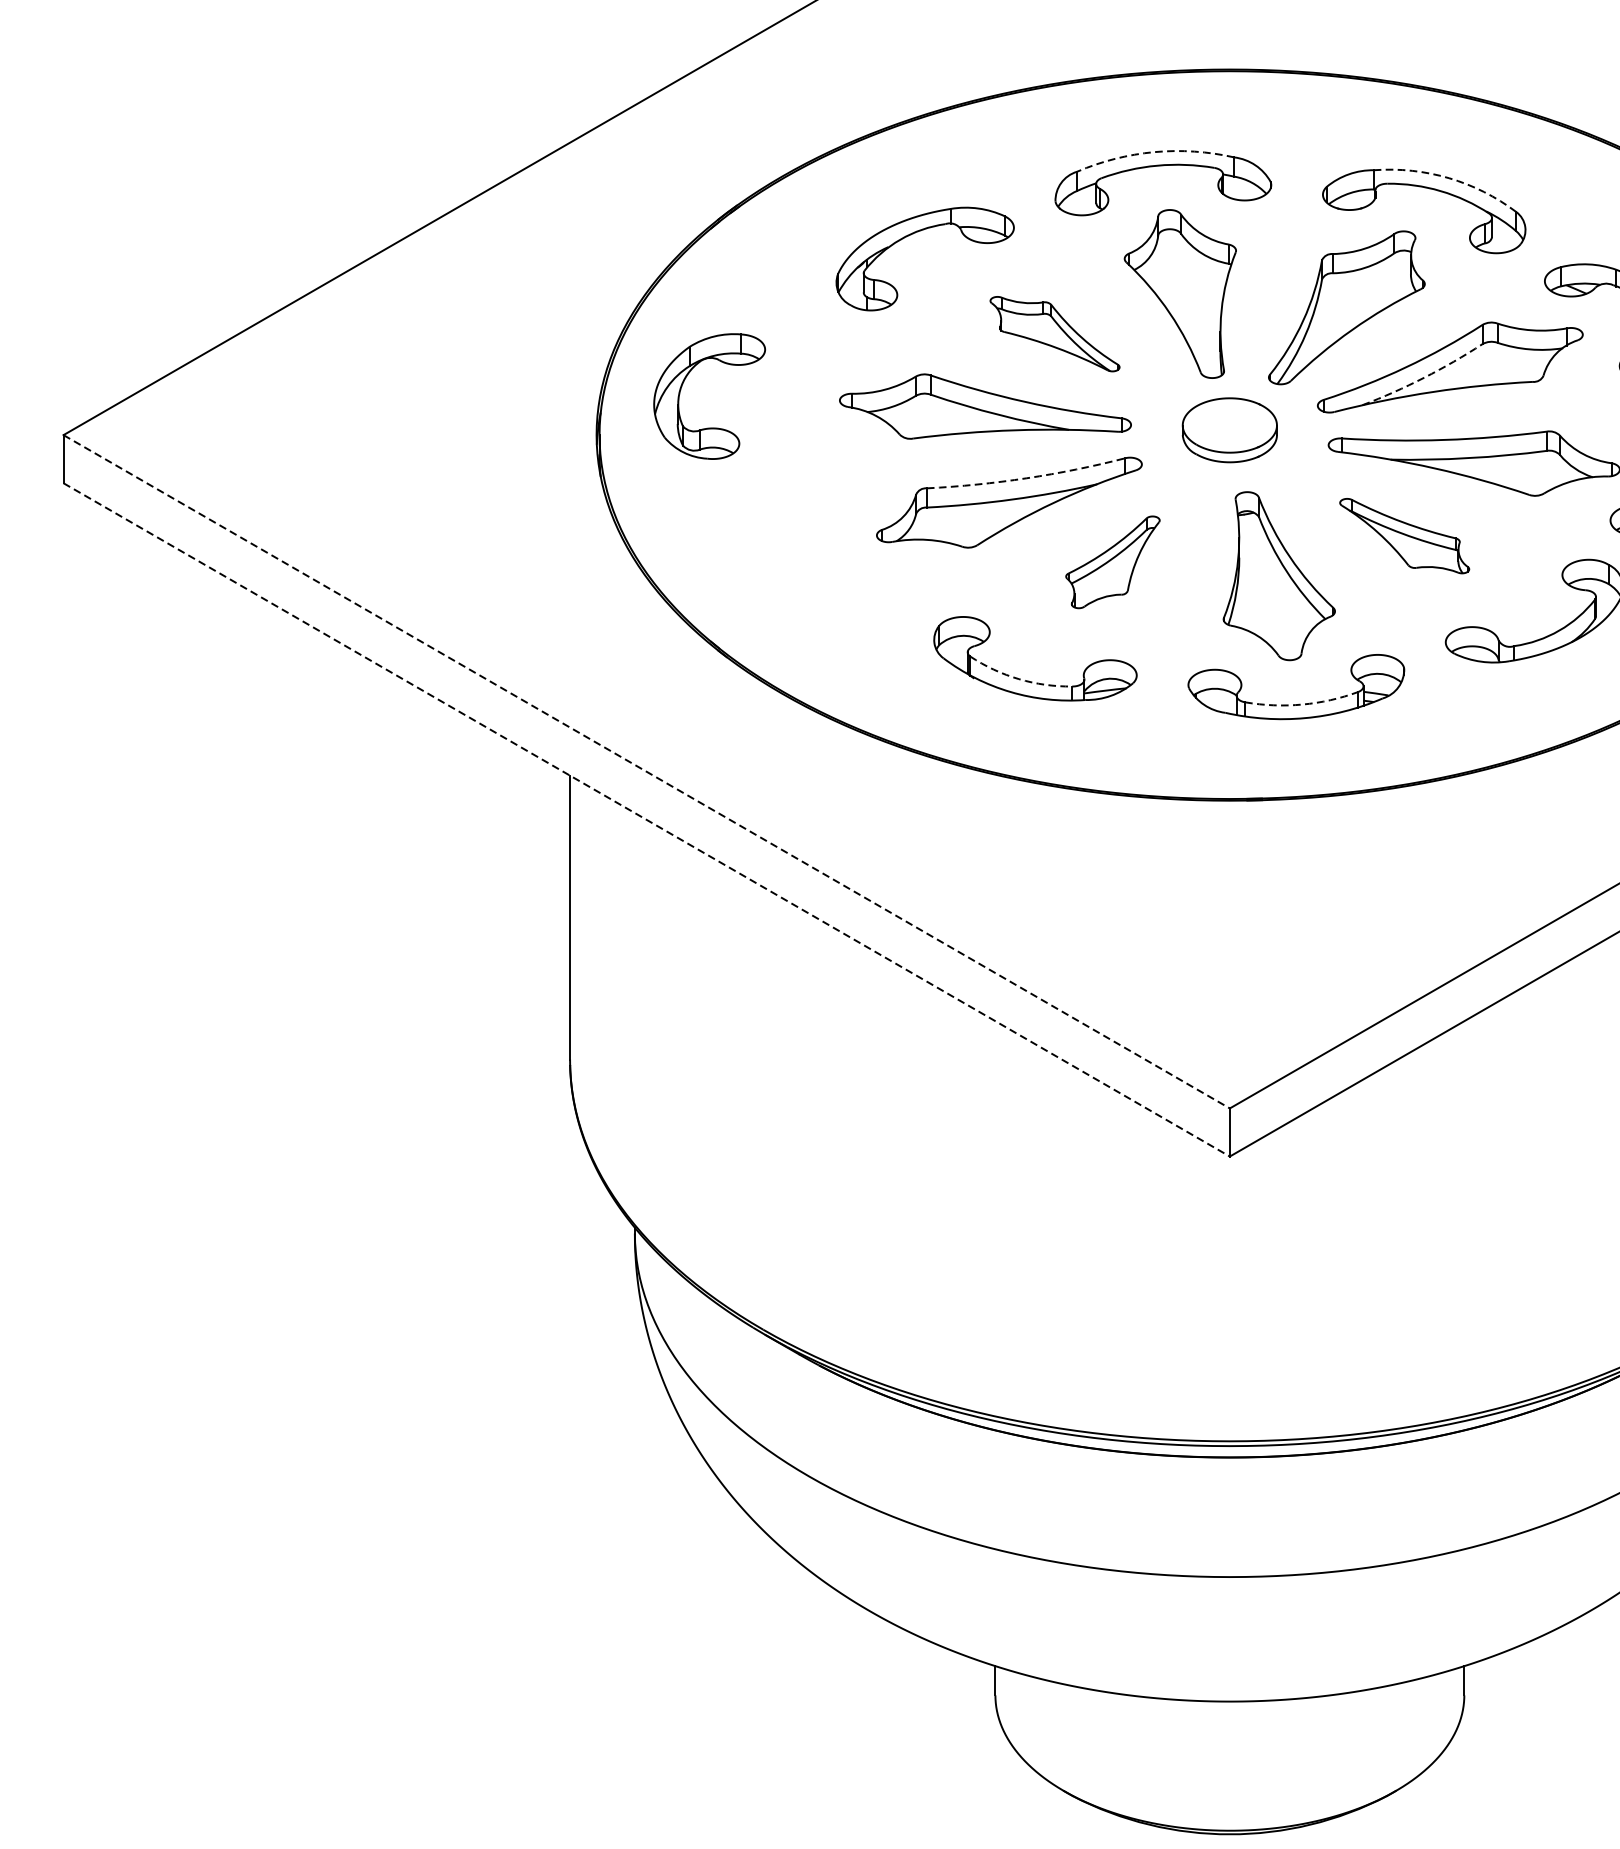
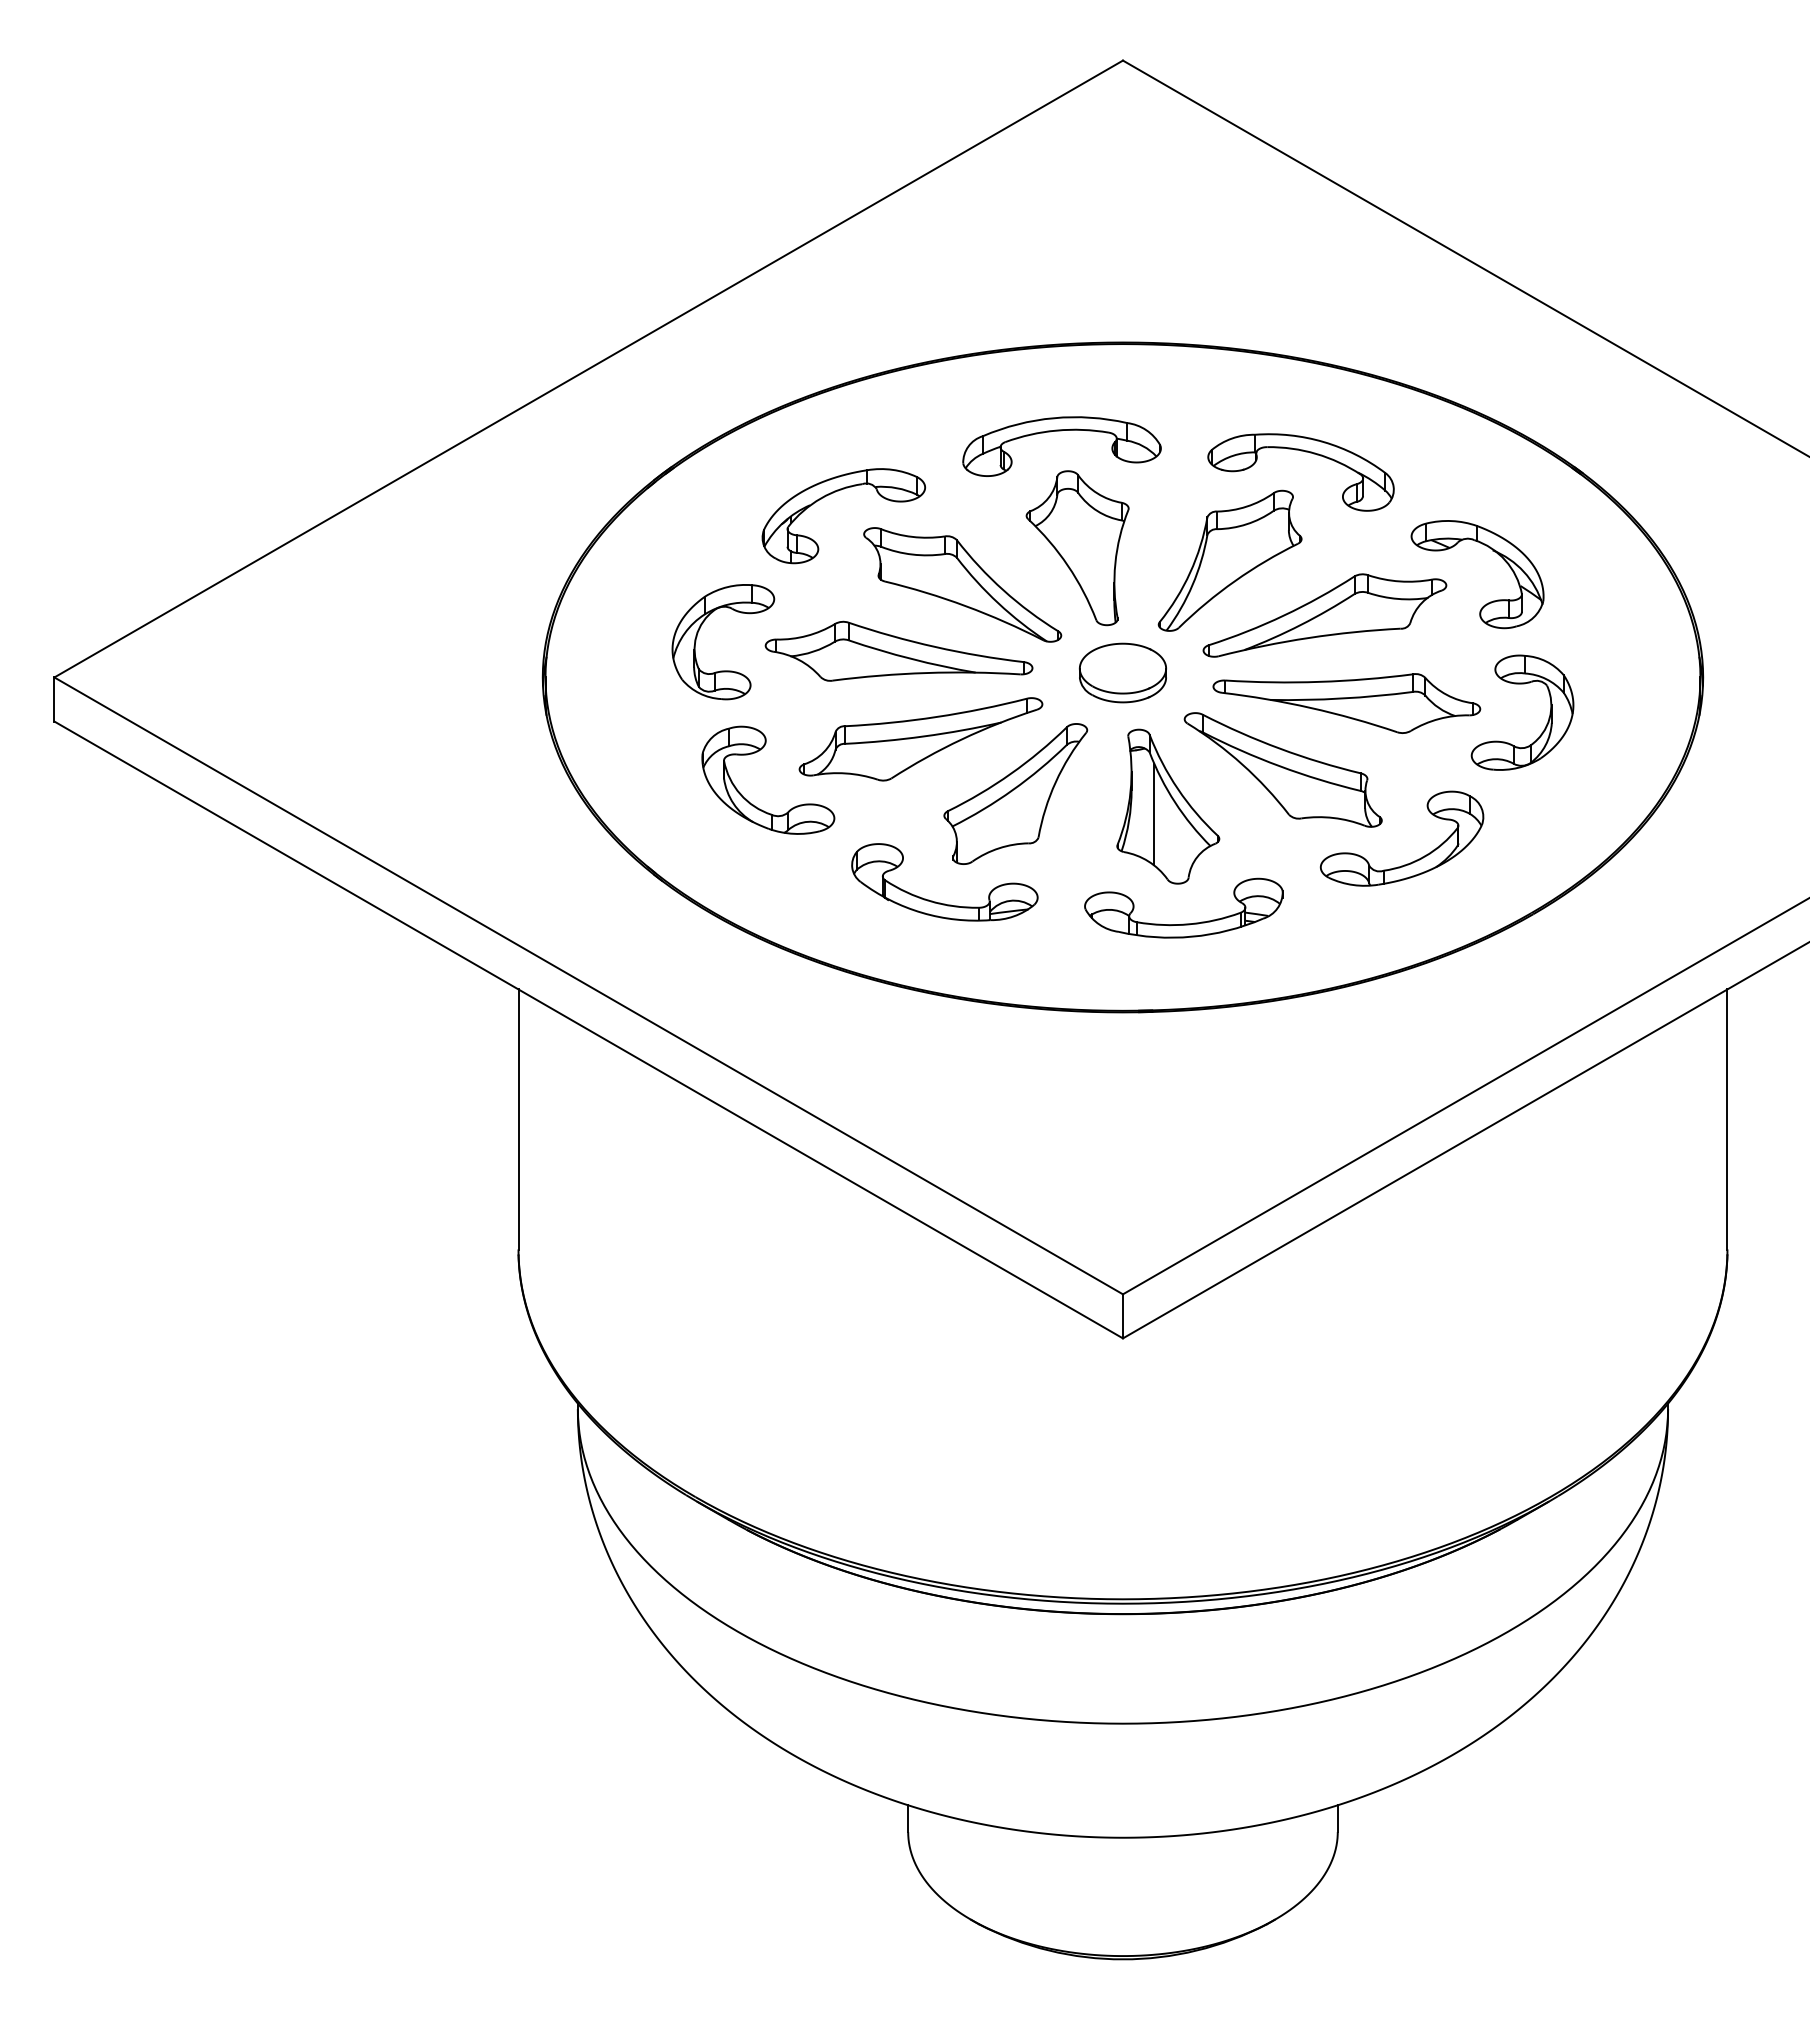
arc: (1154, 152) -> (1053, 418), dashed -> solid
arc: (1448, 178) -> (1323, 442), dashed -> solid
part: (1054, 333) -> (962, 584), size x1.67
arc: (1423, 377) -> (1300, 624), dashed -> solid
part: (681, 391) -> (697, 637), moved
arc: (1026, 477) -> (936, 716), dashed -> solid
part: (1403, 535) -> (1282, 769), size x1.67
part: (1112, 561) -> (1015, 793), size x1.67
part: (820, 568) -> (747, 799), added
line: (1264, 584) -> (1154, 814), added
arc: (1018, 679) -> (929, 901), dashed -> solid
arc: (1302, 704) -> (1189, 924), dashed -> solid
line: (646, 771) -> (588, 985), dashed -> solid
line: (646, 819) -> (588, 1029), dashed -> solid

